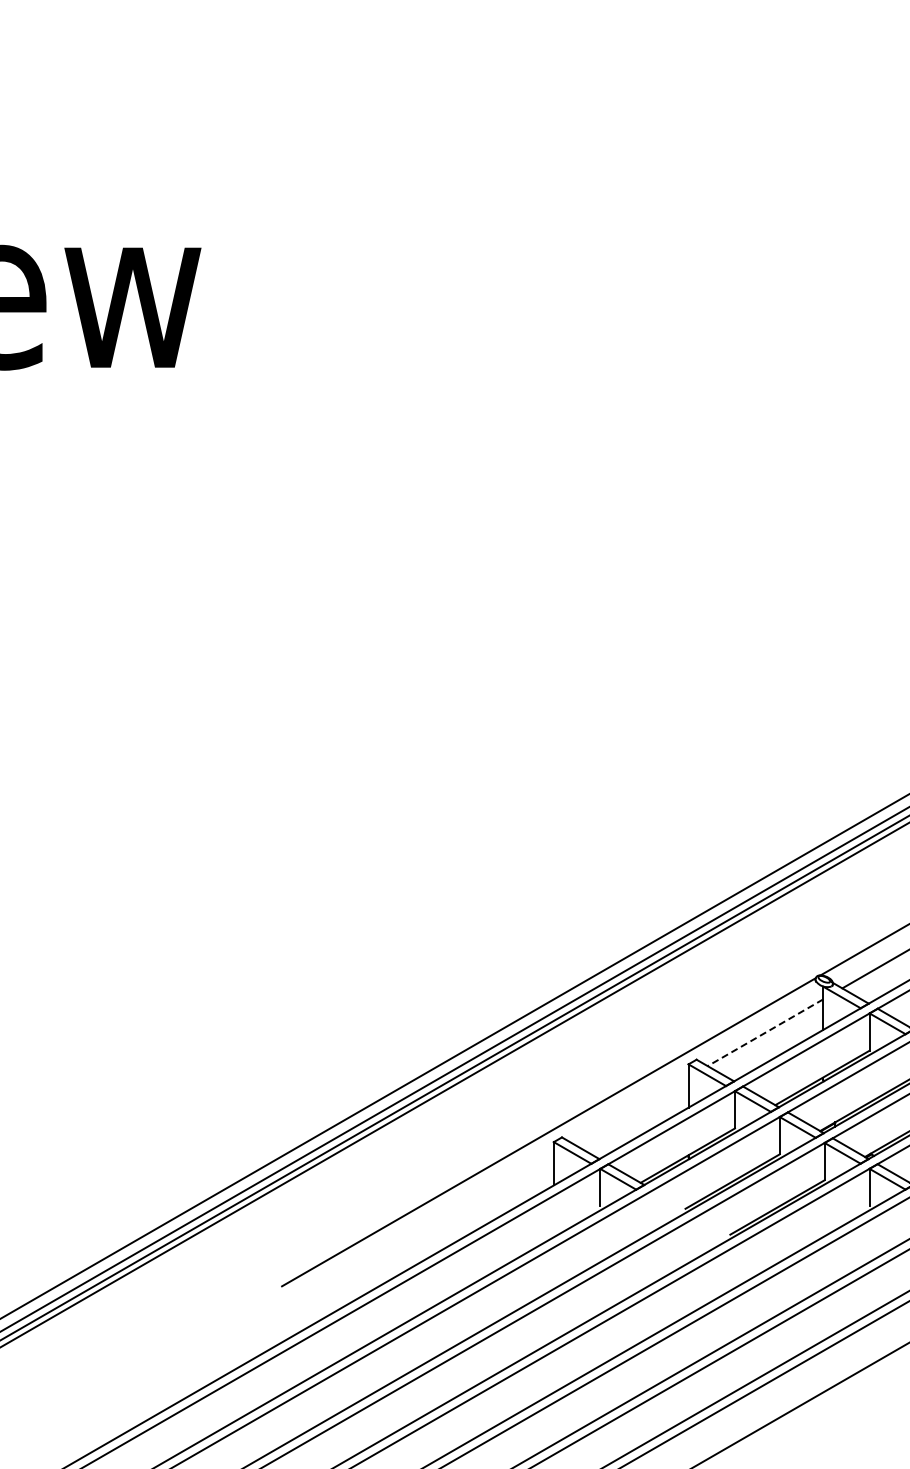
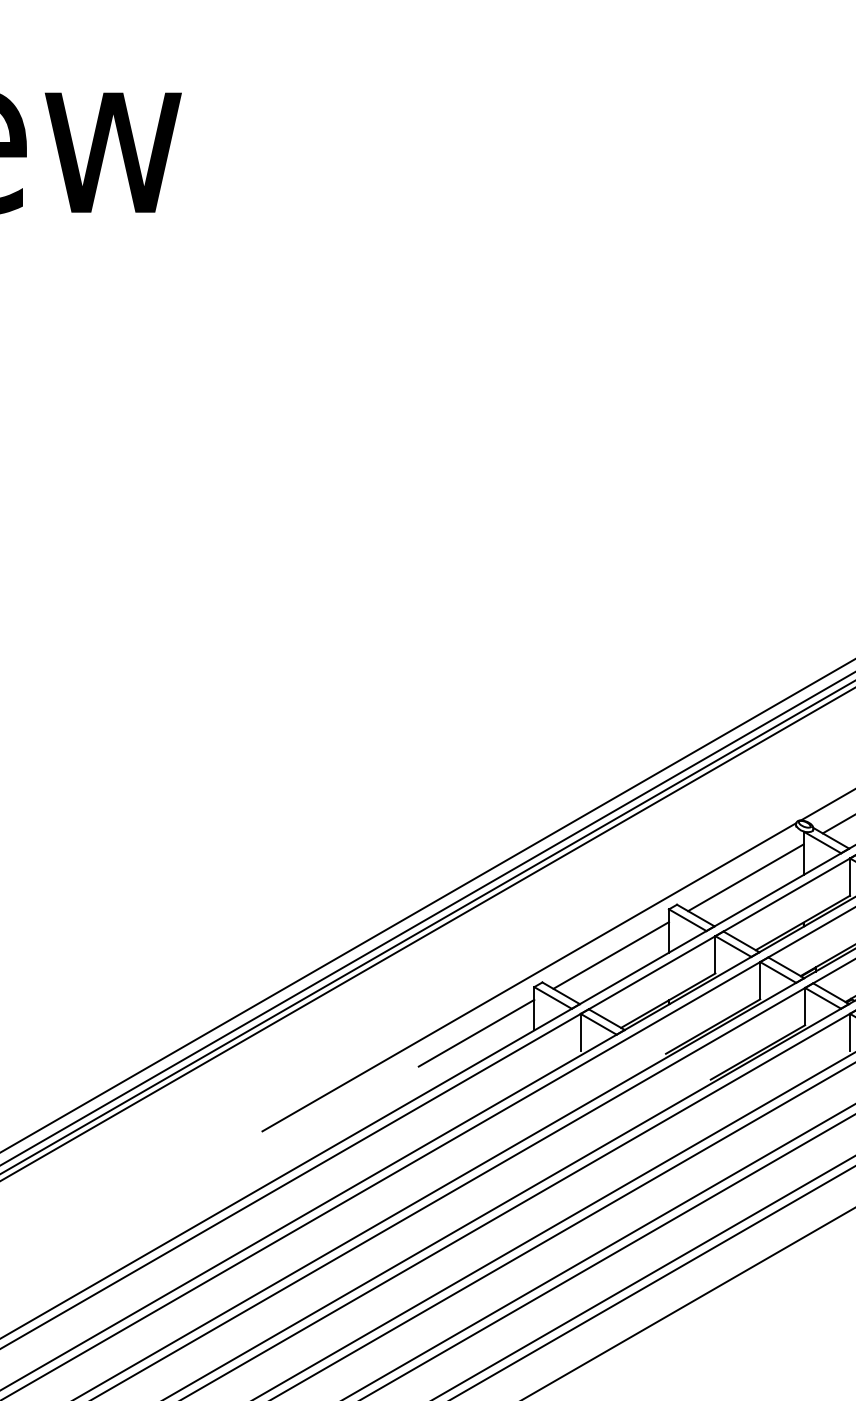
line: (765, 1032) -> (745, 877), dashed -> solid
line: (630, 1110) -> (610, 955), added
line: (495, 1187) -> (475, 1032), added

